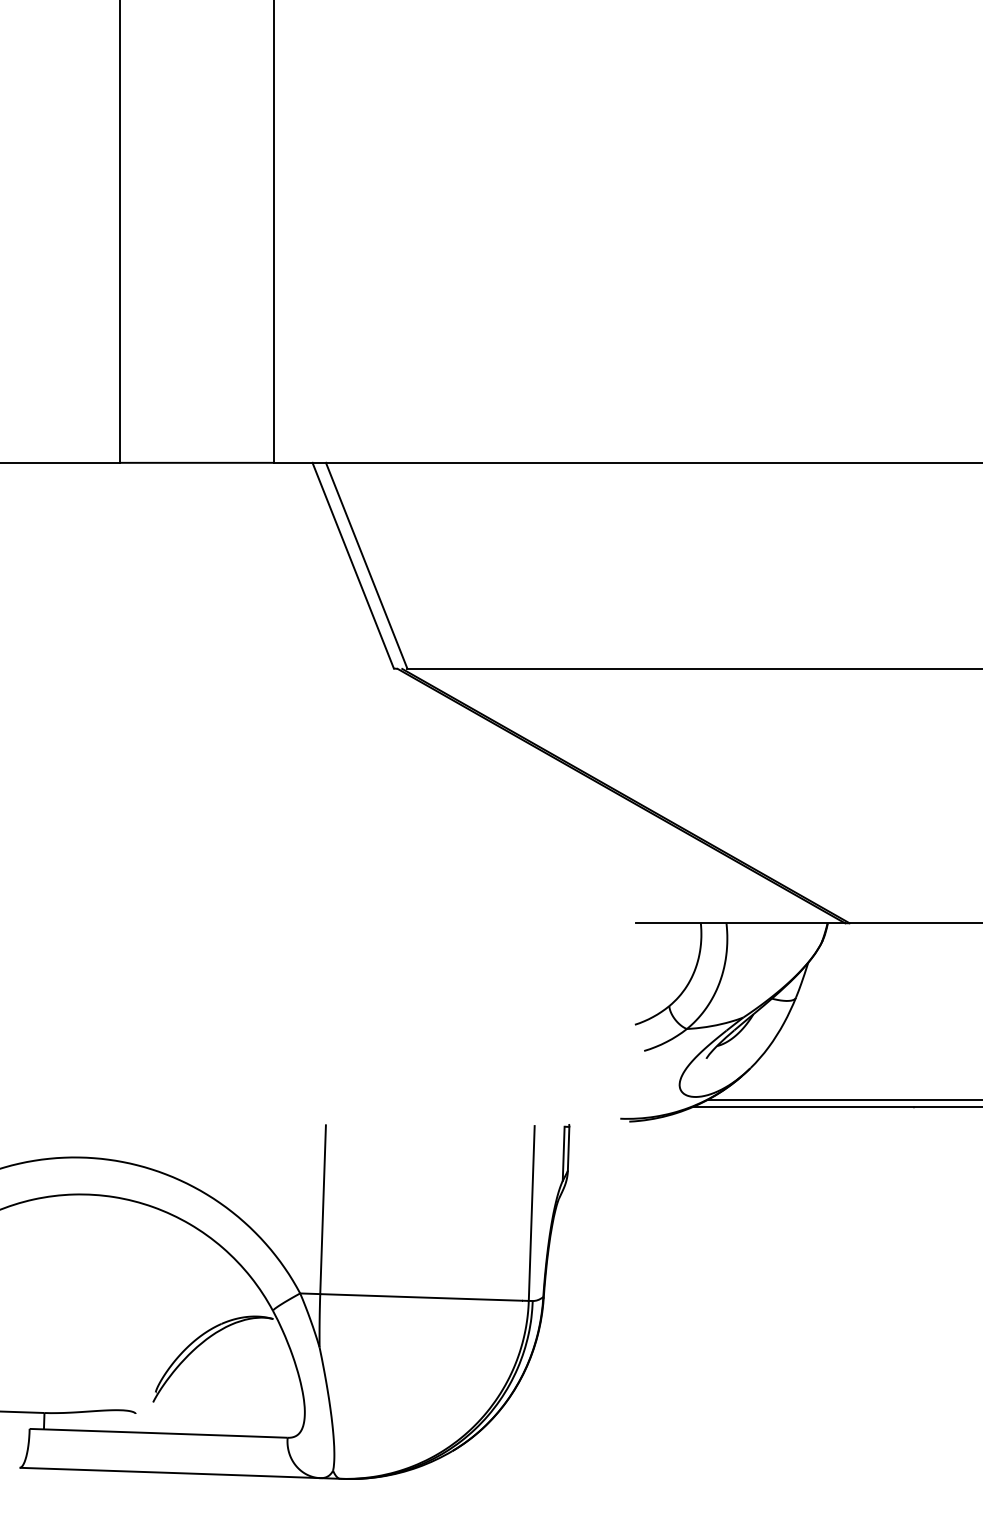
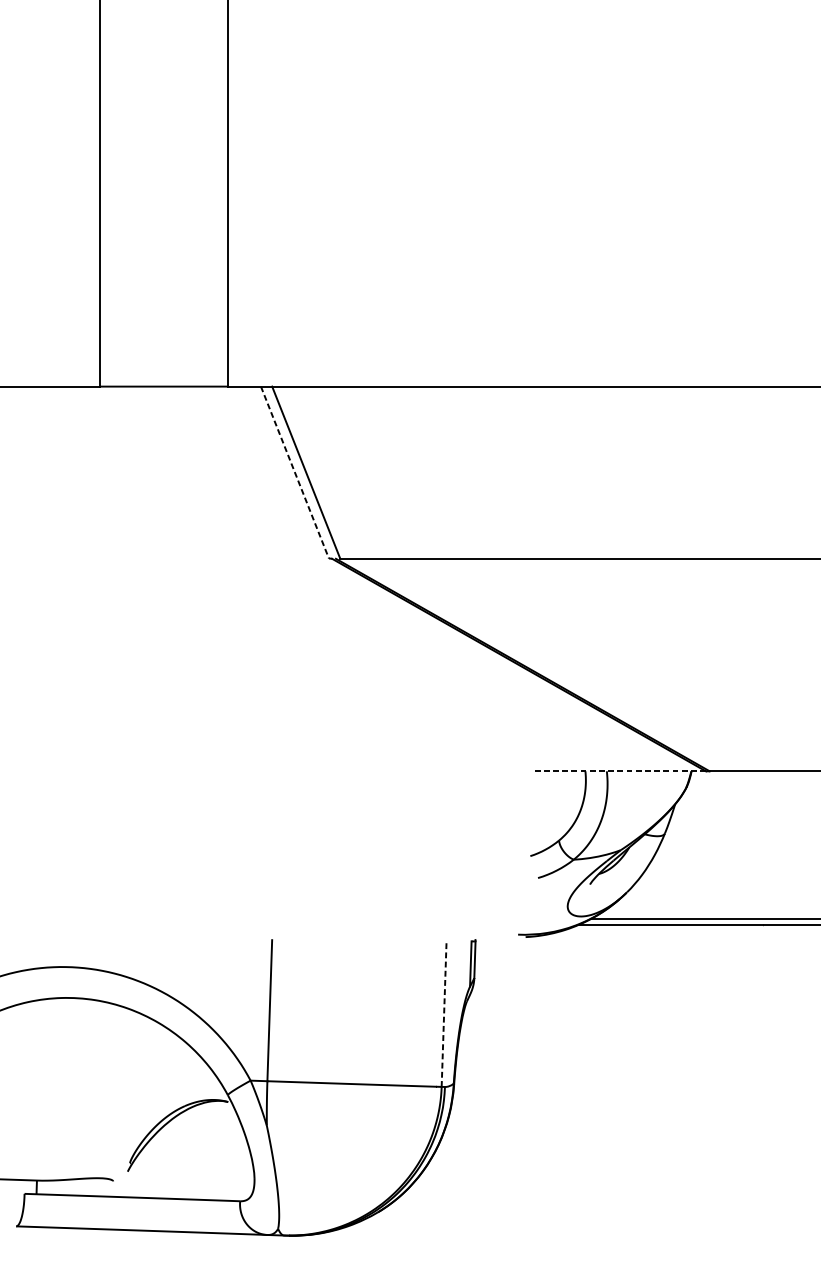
line: (353, 565) -> (295, 472), solid -> dashed
line: (740, 923) -> (618, 771), solid -> dashed
line: (531, 1212) -> (443, 1013), solid -> dashed

